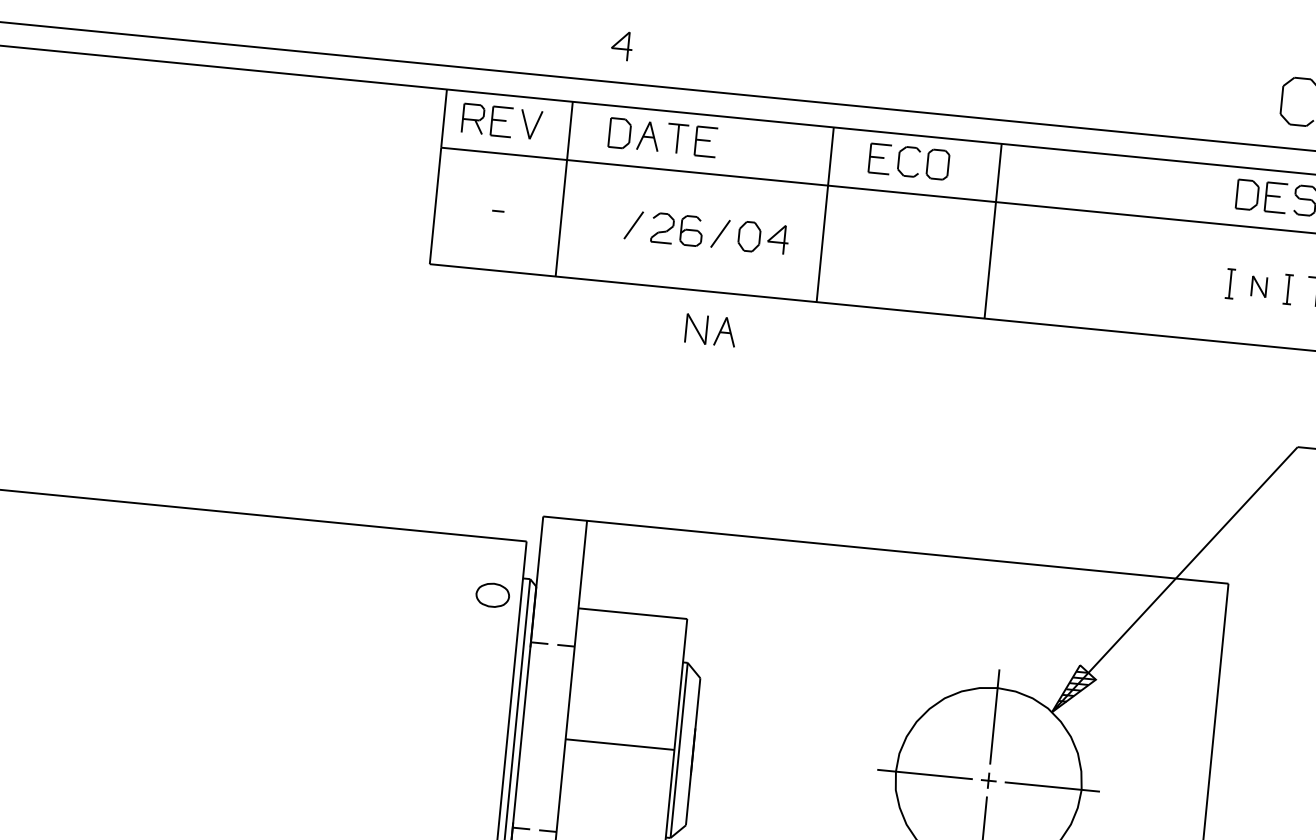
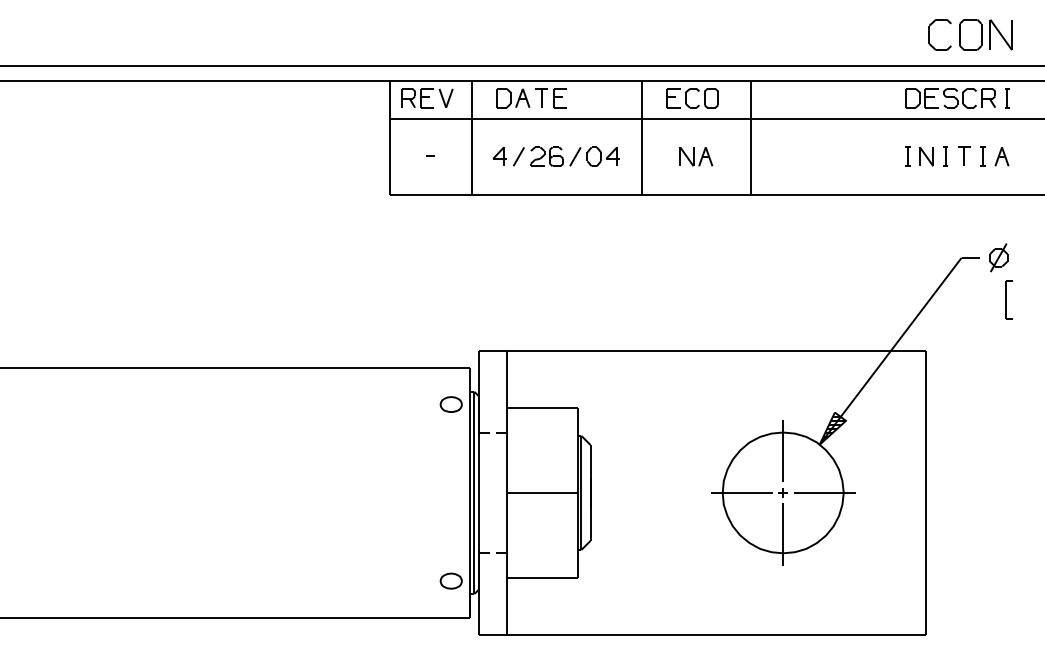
part: (621, 45) -> (499, 156), moved
part: (1259, 286) -> (926, 156), size x1.43
part: (711, 330) -> (696, 156), moved

